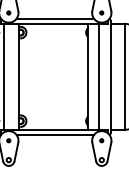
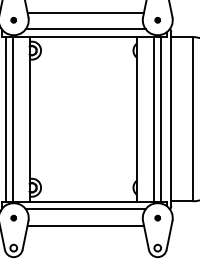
line: (54, 8) -> (84, 13), added
line: (8, 76) -> (13, 118), added
line: (103, 76) -> (160, 118), added
line: (54, 145) -> (84, 225), added

